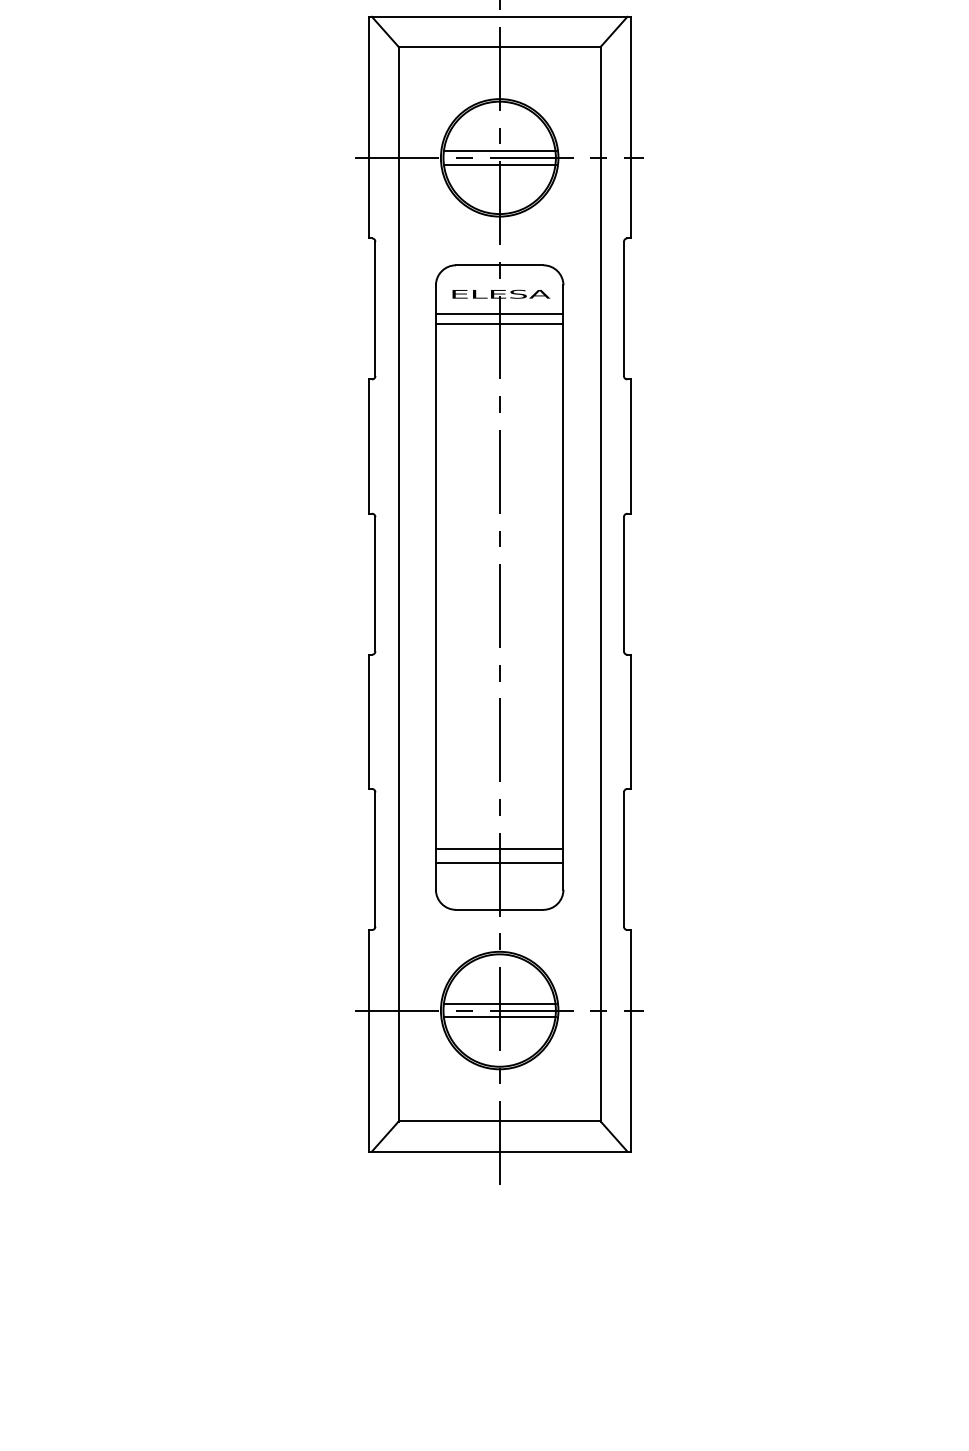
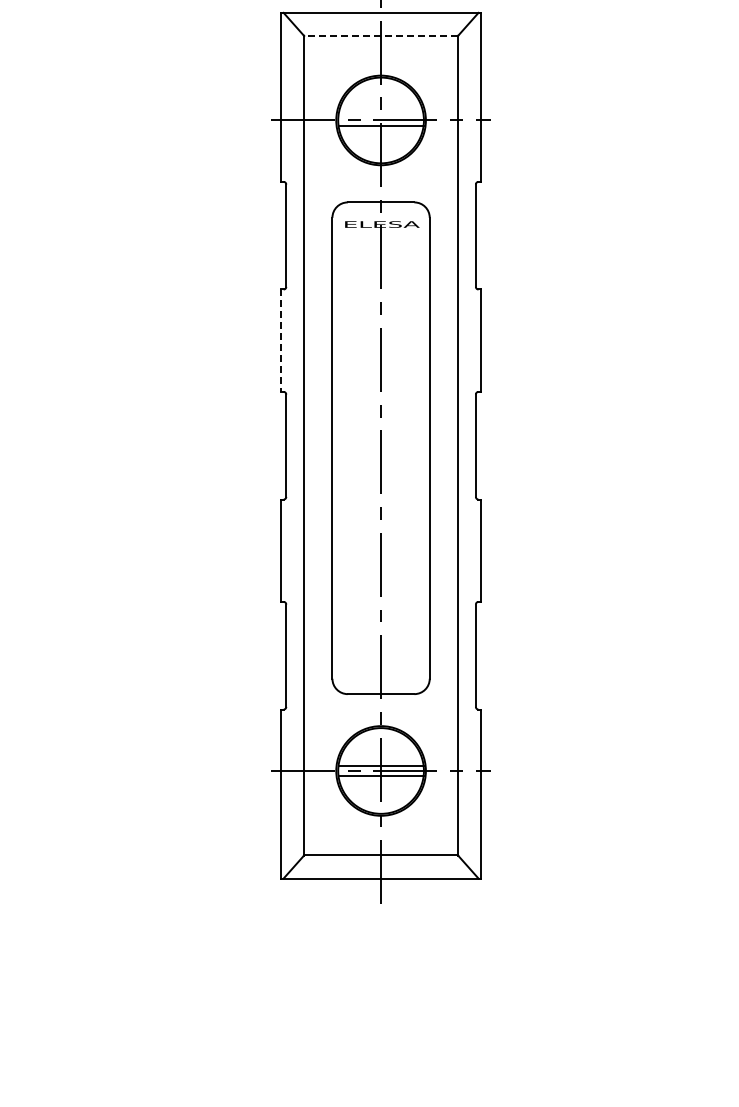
line: (500, 46) -> (381, 35), solid -> dashed
line: (498, 151) -> (380, 115), removed
line: (498, 313) -> (380, 239), removed
line: (498, 324) -> (380, 247), removed
line: (369, 447) -> (281, 341), solid -> dashed
line: (498, 850) -> (380, 648), removed
line: (498, 863) -> (380, 658), removed

